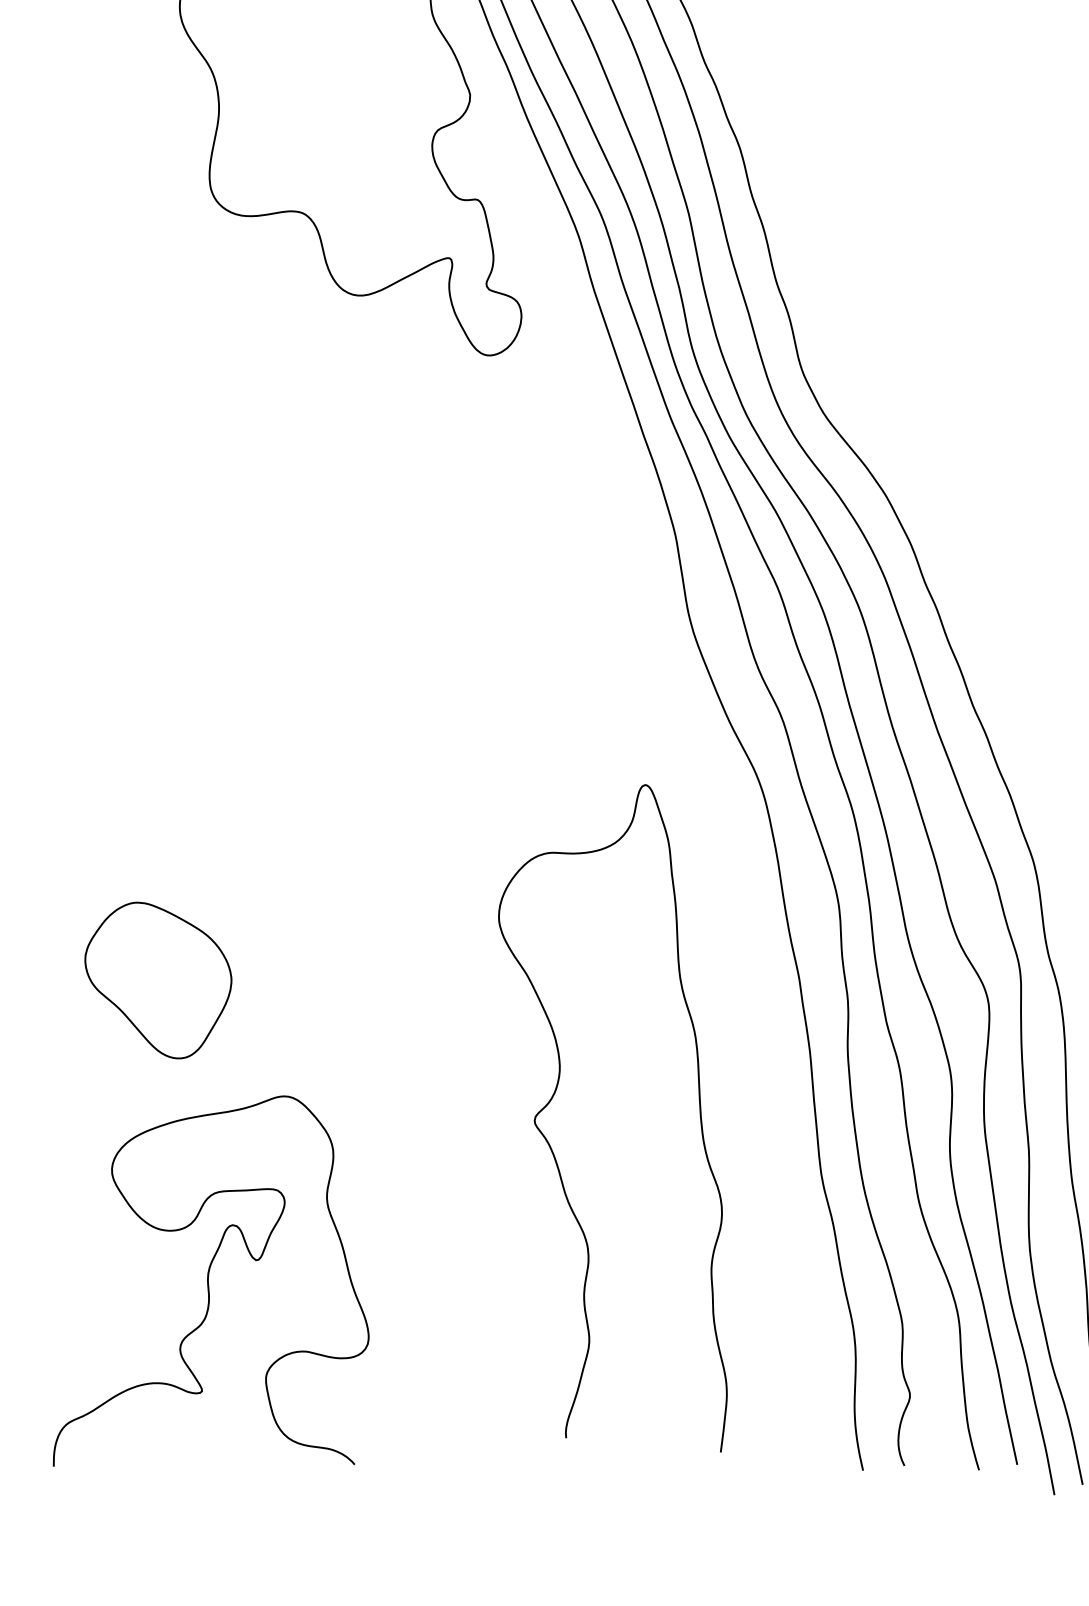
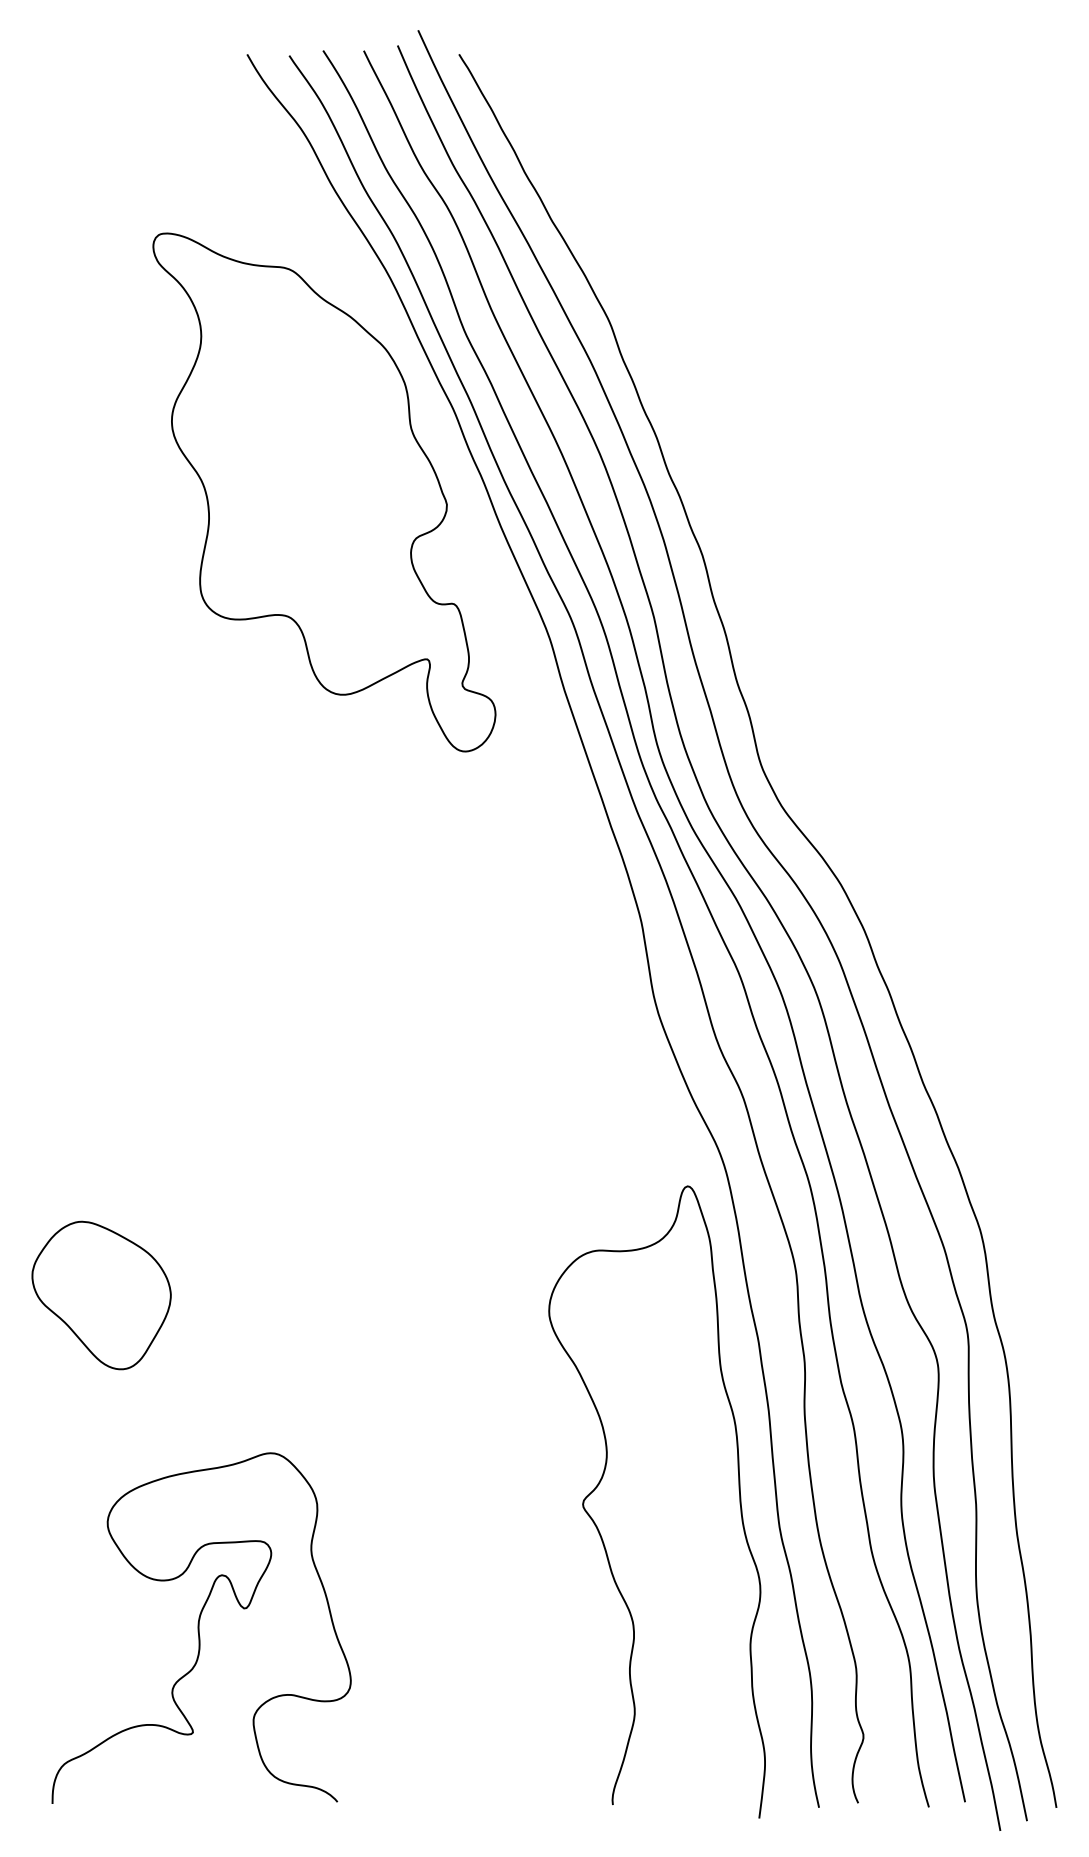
part: (158, 980) -> (101, 1295), moved
curve: (556, 1092) -> (603, 1477), moved

